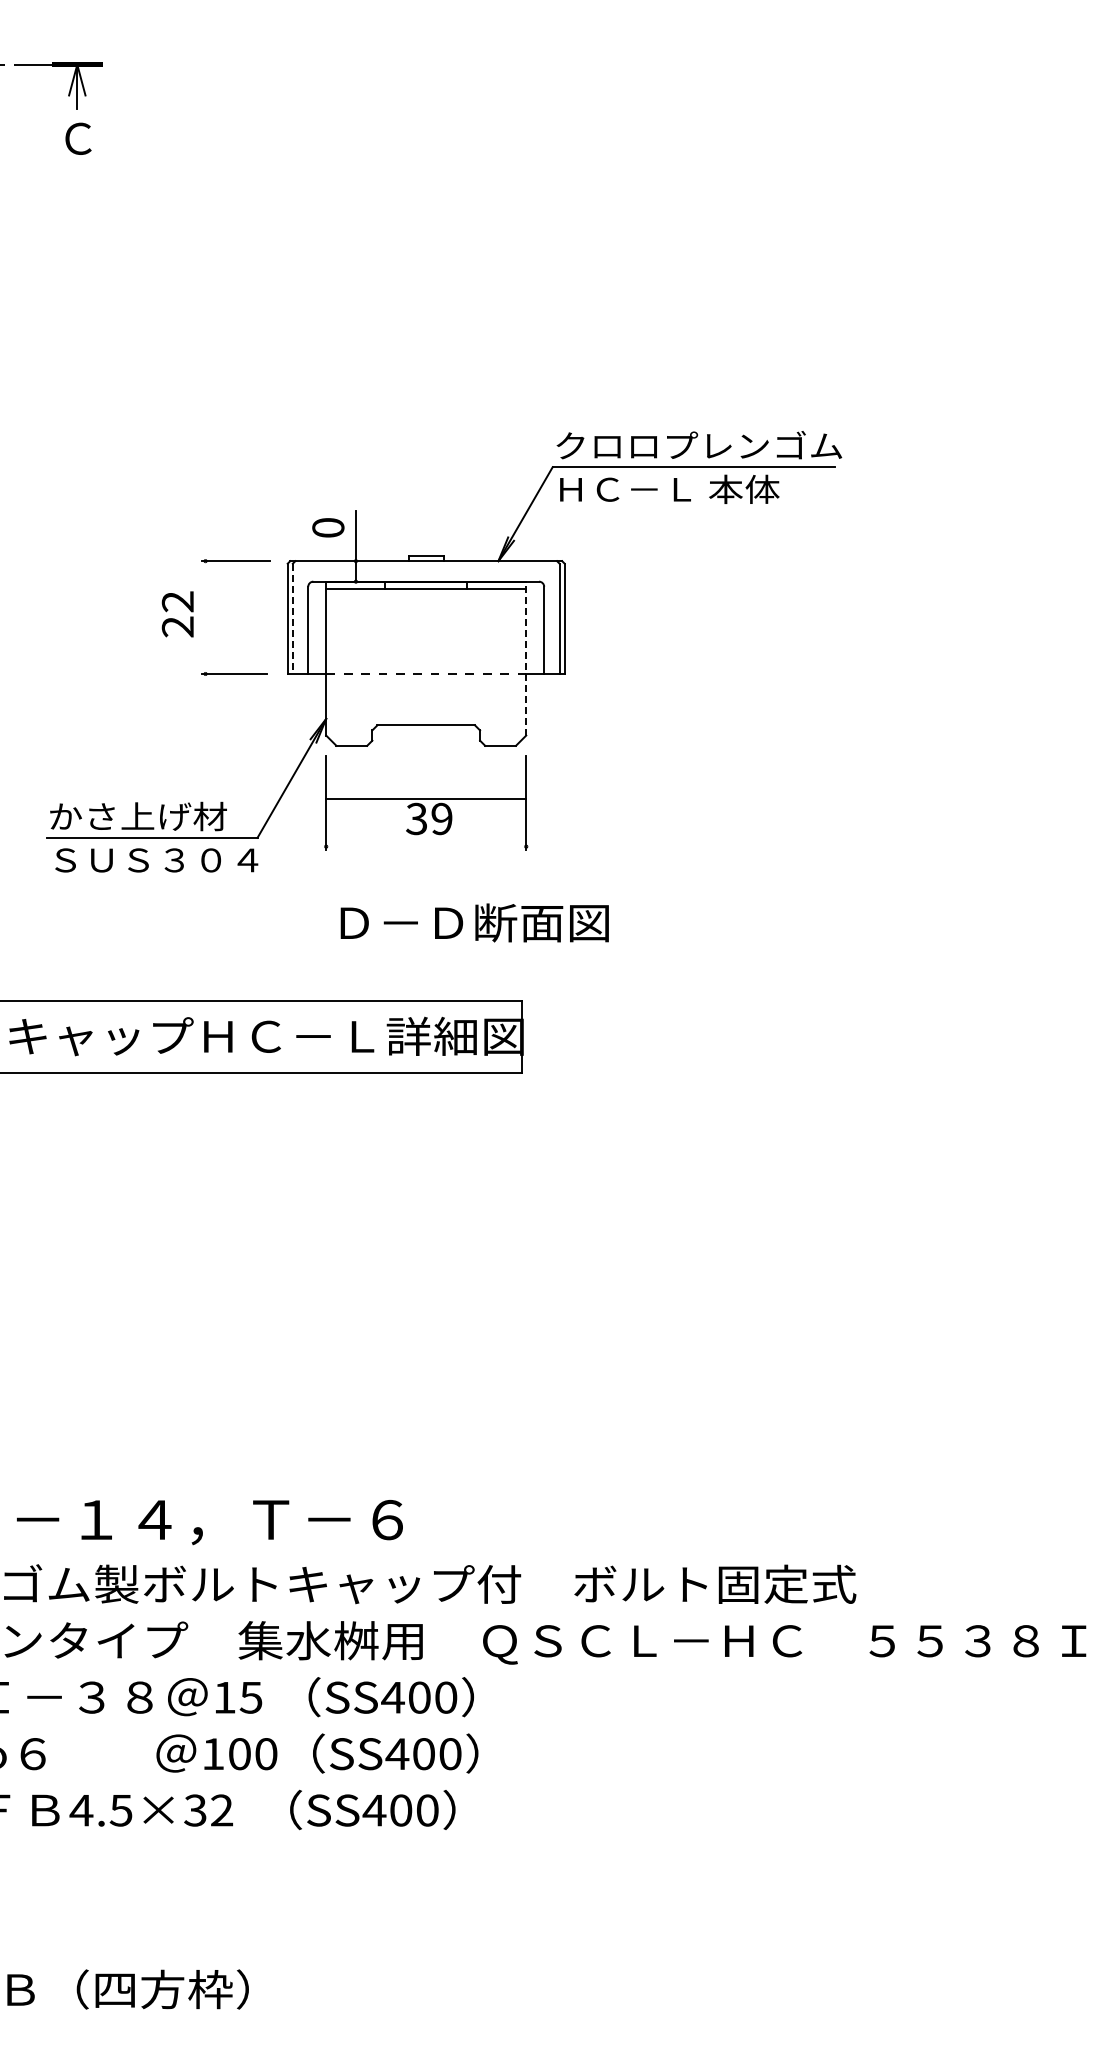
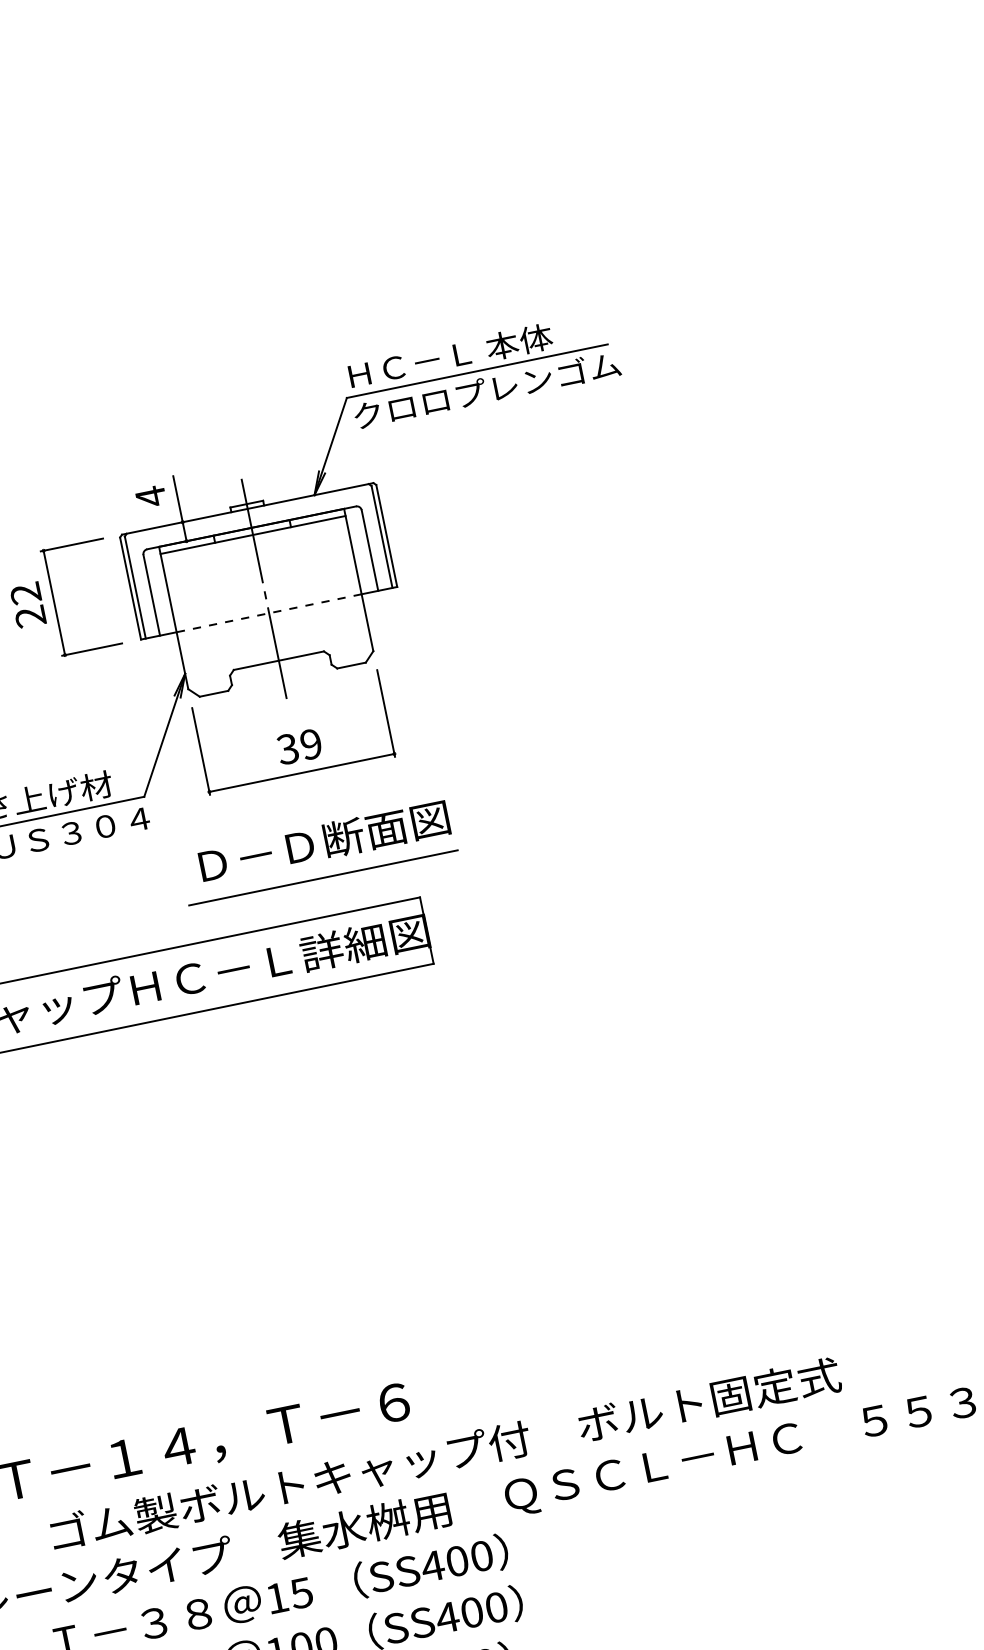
text: (699, 445) -> (478, 350), クロロプレンゴム -> ＨＣ－Ｌ 本体
text: (699, 489) -> (486, 390), ＨＣ－Ｌ 本体 -> クロロプレンゴム
text: (328, 527) -> (150, 496), 0 -> 4
line: (205, 617) -> (54, 602), added
line: (292, 619) -> (135, 588), dashed -> solid
line: (426, 647) -> (264, 588), added
line: (526, 658) -> (358, 579), dashed -> solid
line: (426, 798) -> (302, 772), moved
text: (474, 922) -> (323, 841), moved
line: (426, 960) -> (323, 878), added

